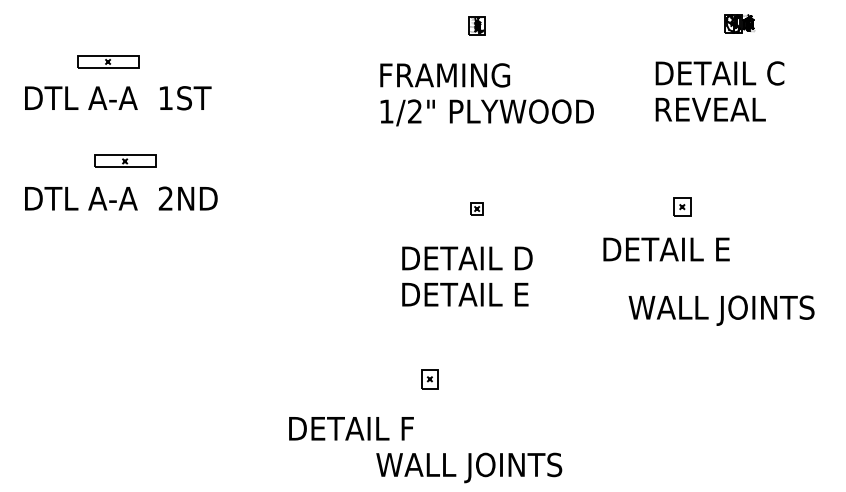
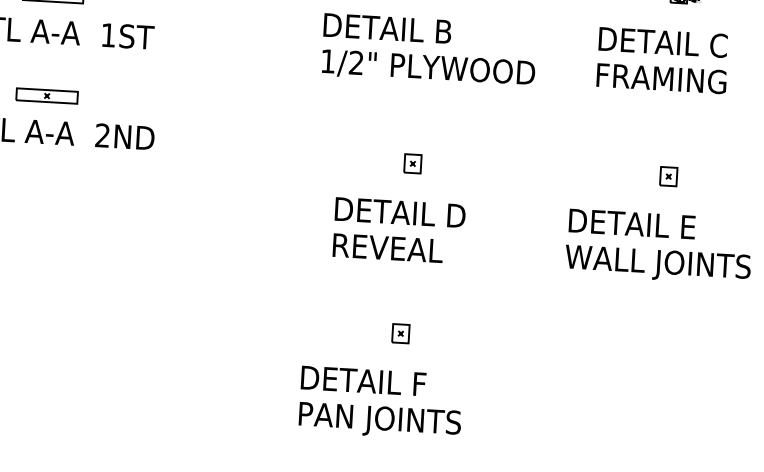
text: (446, 75) -> (389, 28), FRAMING -> DETAIL B
text: (721, 109) -> (662, 78), REVEAL -> FRAMING
part: (125, 160) -> (47, 95), moved
part: (682, 206) -> (668, 176), moved
part: (476, 208) -> (412, 163), size x1.43
text: (666, 249) -> (632, 224), moved
text: (466, 294) -> (397, 248), DETAIL E -> REVEAL
text: (721, 310) -> (657, 264), moved
part: (429, 379) -> (400, 333), moved
text: (351, 428) -> (363, 380), moved
text: (469, 467) -> (390, 421), WALL JOINTS -> PAN JOINTS

